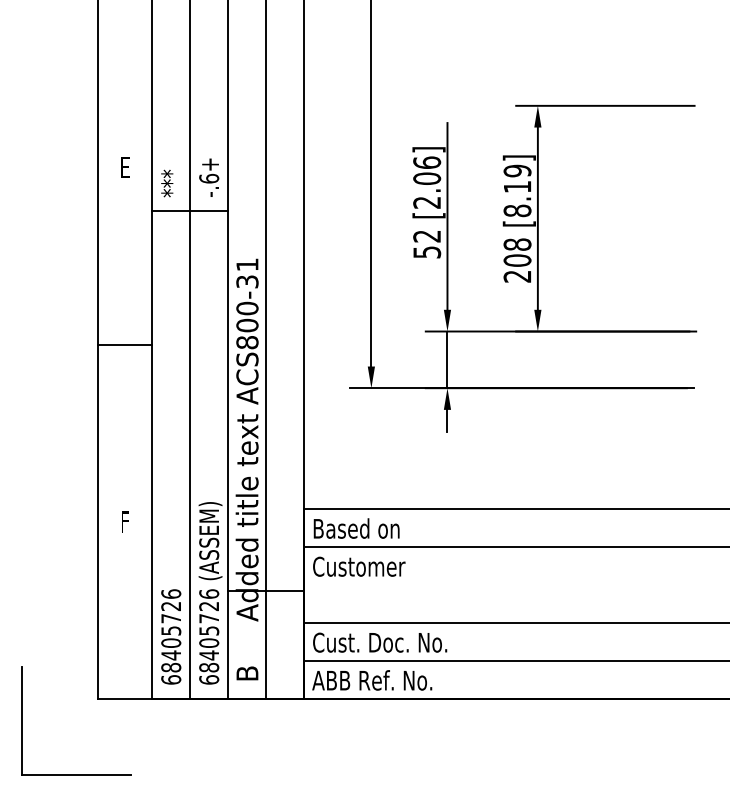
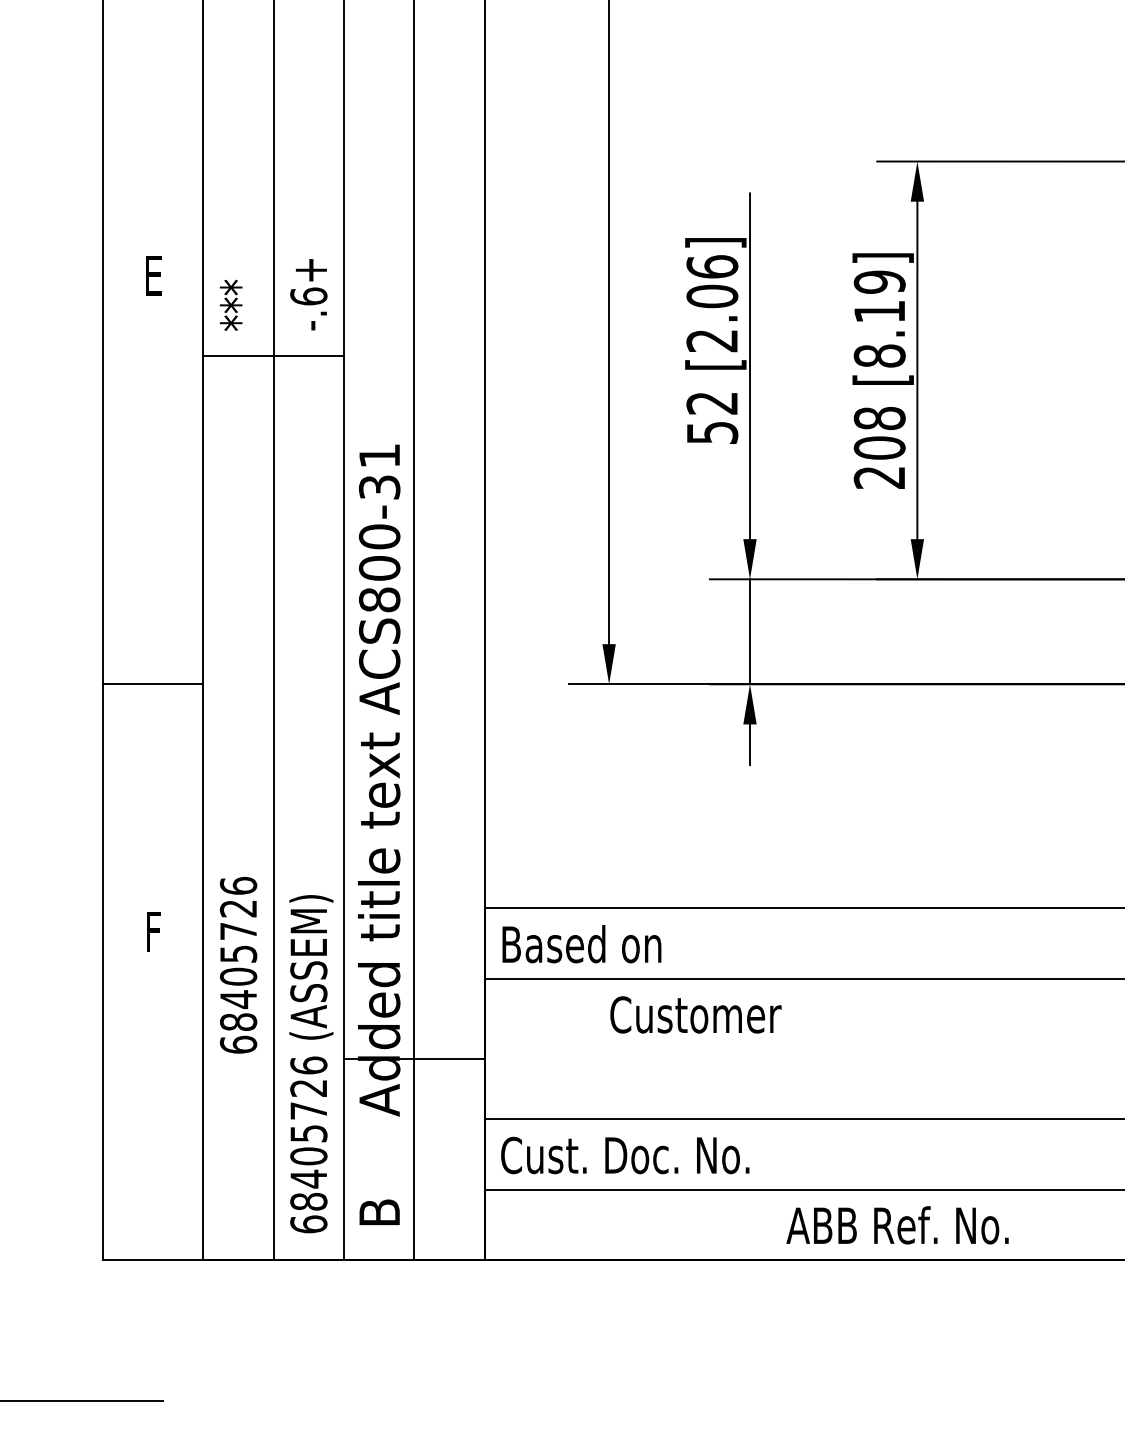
line: (125, 344) -> (153, 682), moved
text: (359, 566) -> (696, 1014), moved
text: (171, 636) -> (239, 964), moved
text: (372, 680) -> (898, 1225), moved

